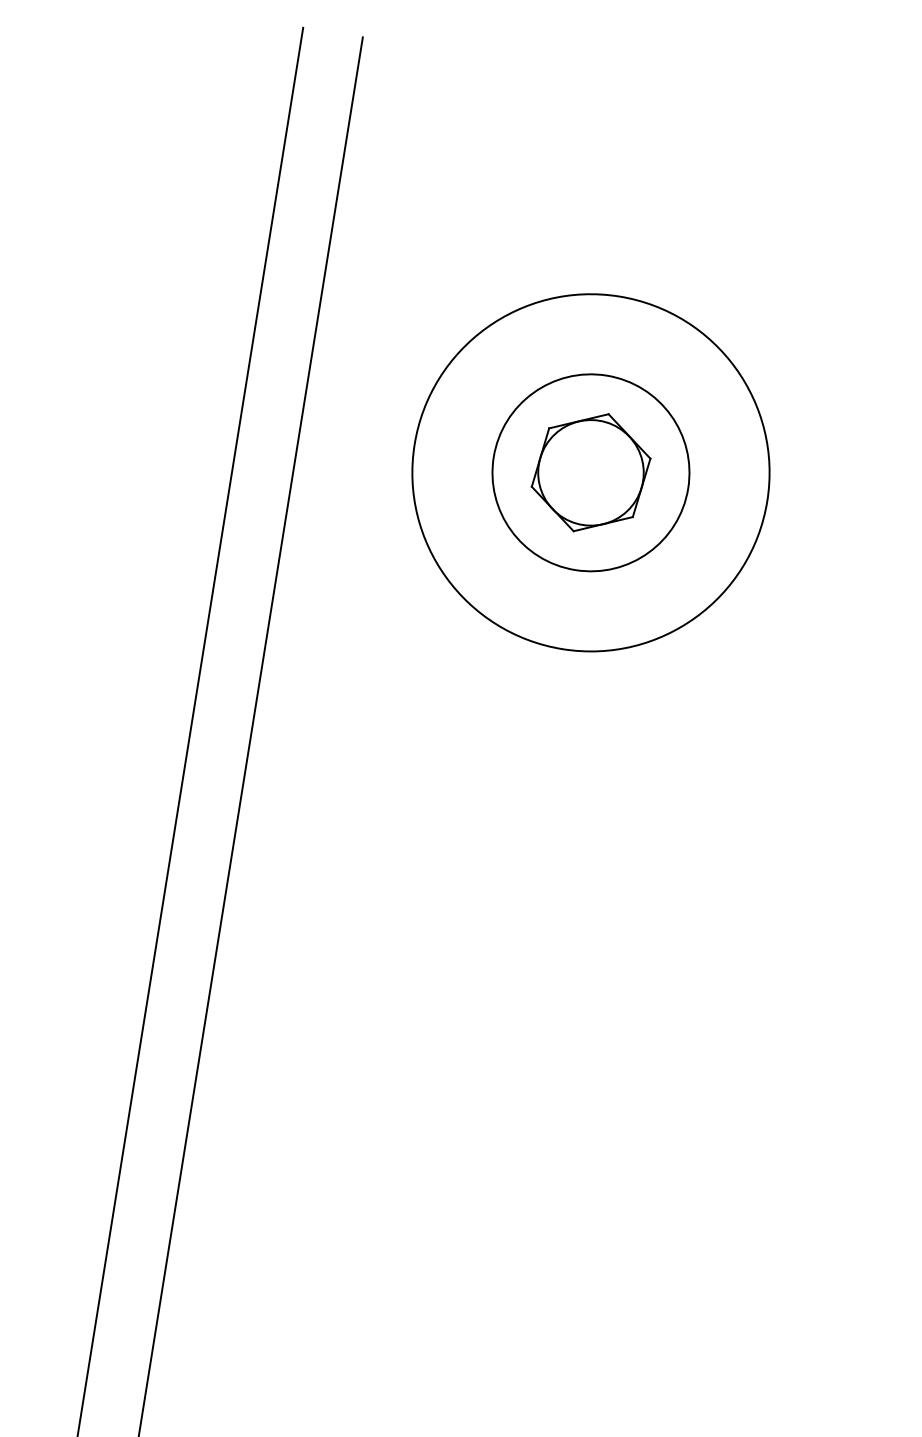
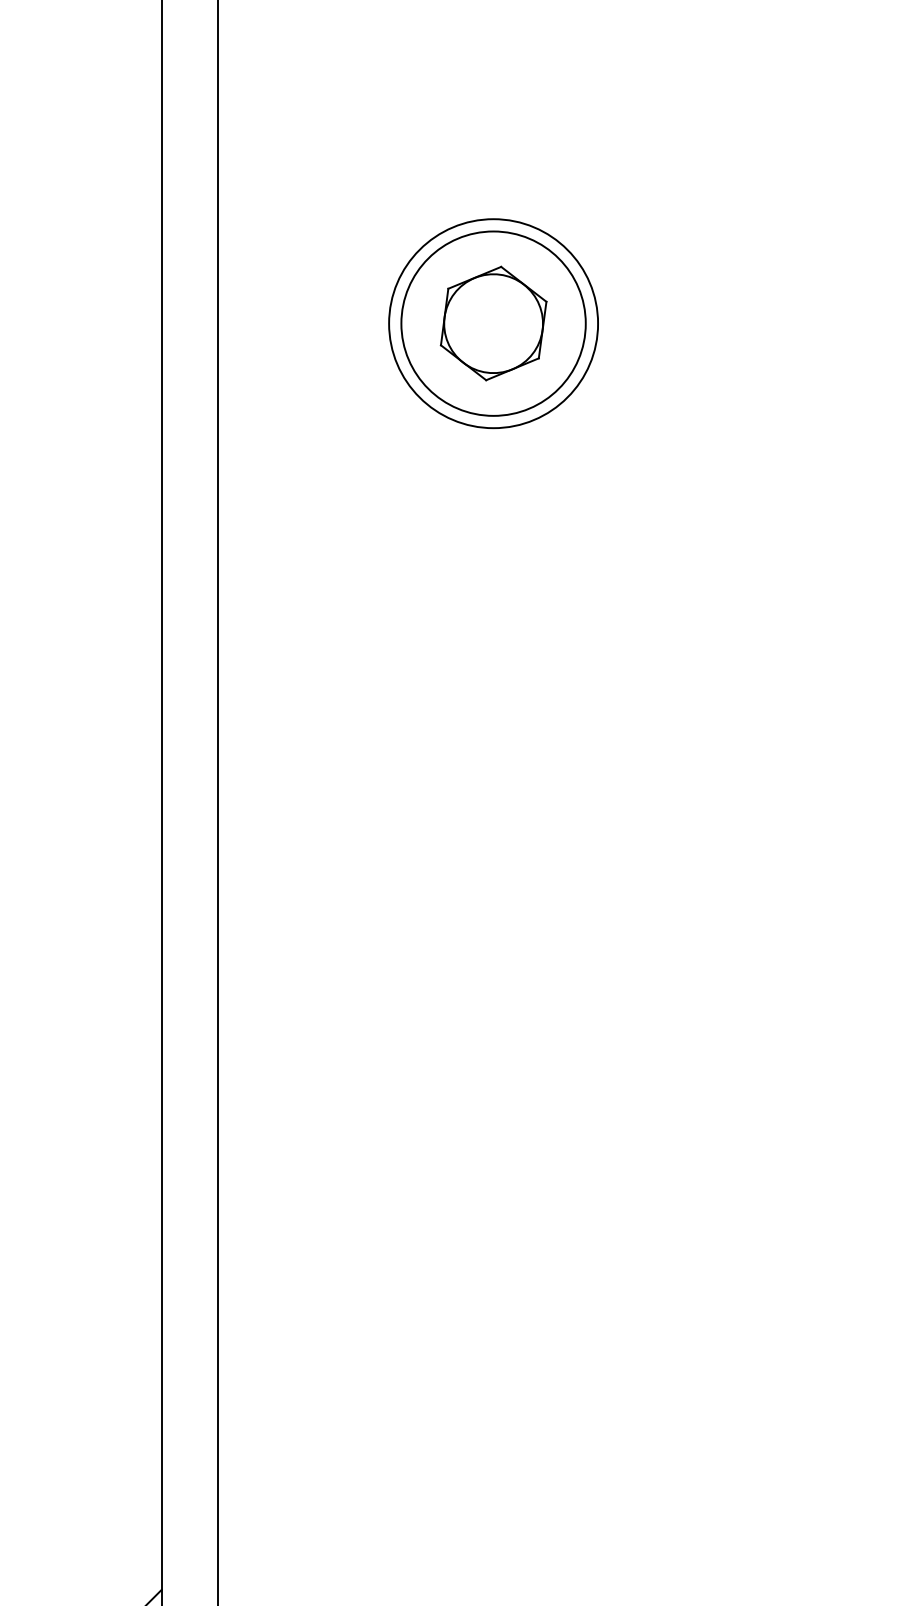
circle: (590, 472) -> (493, 323), size x0.62

